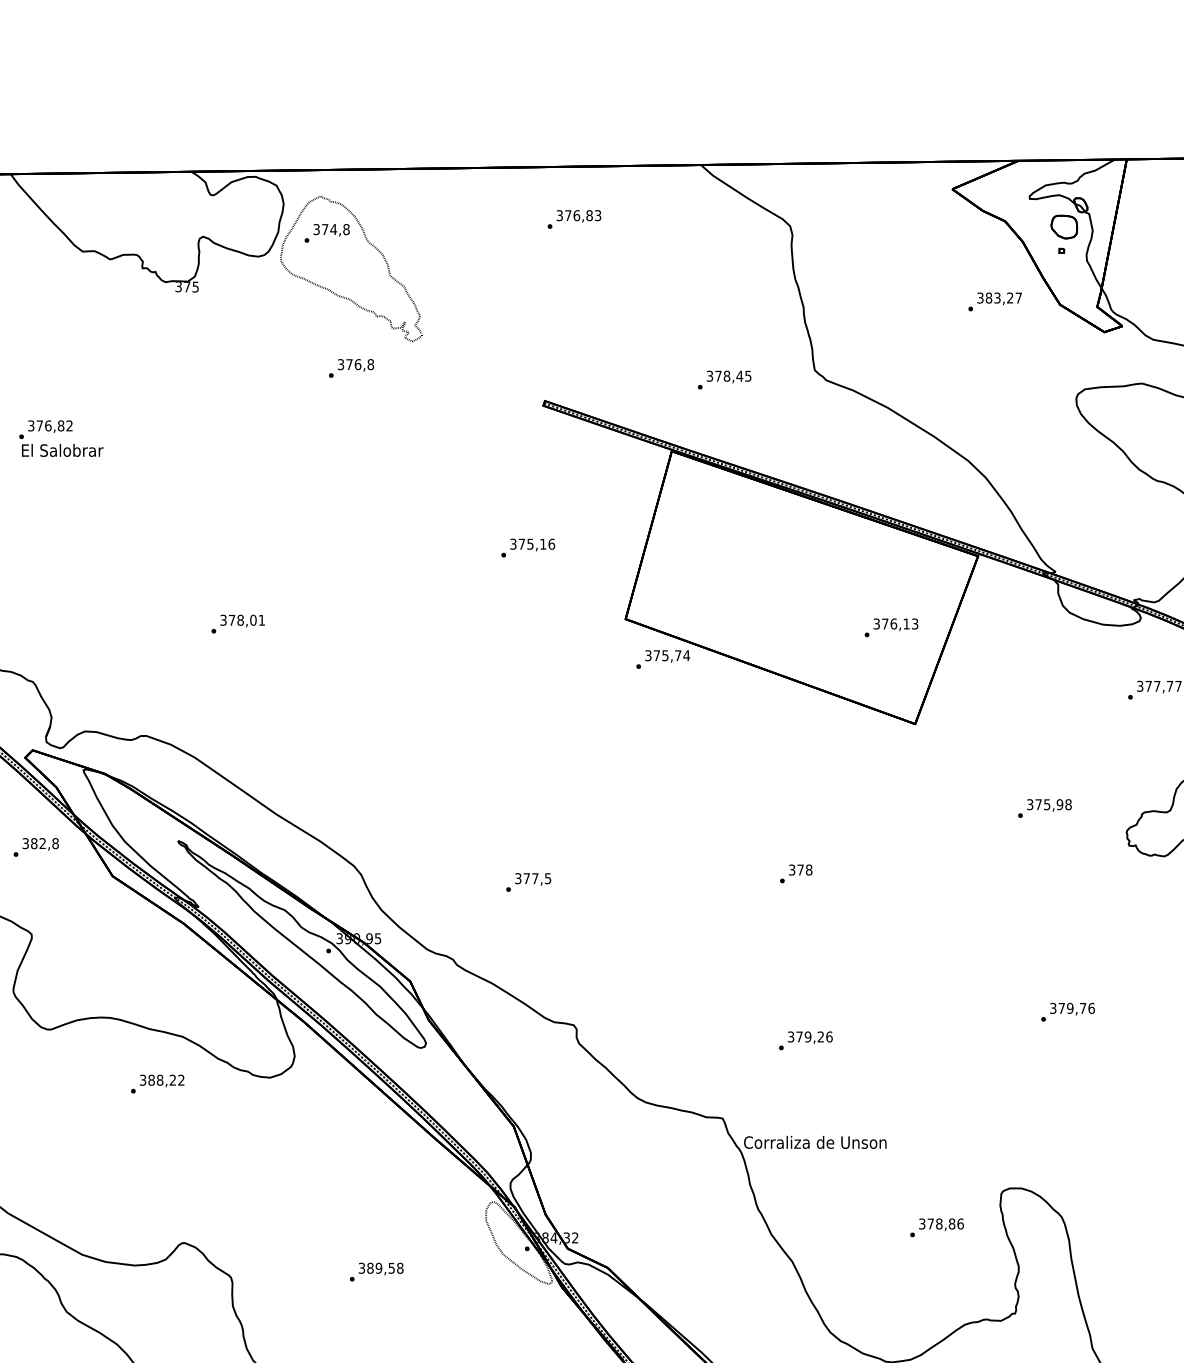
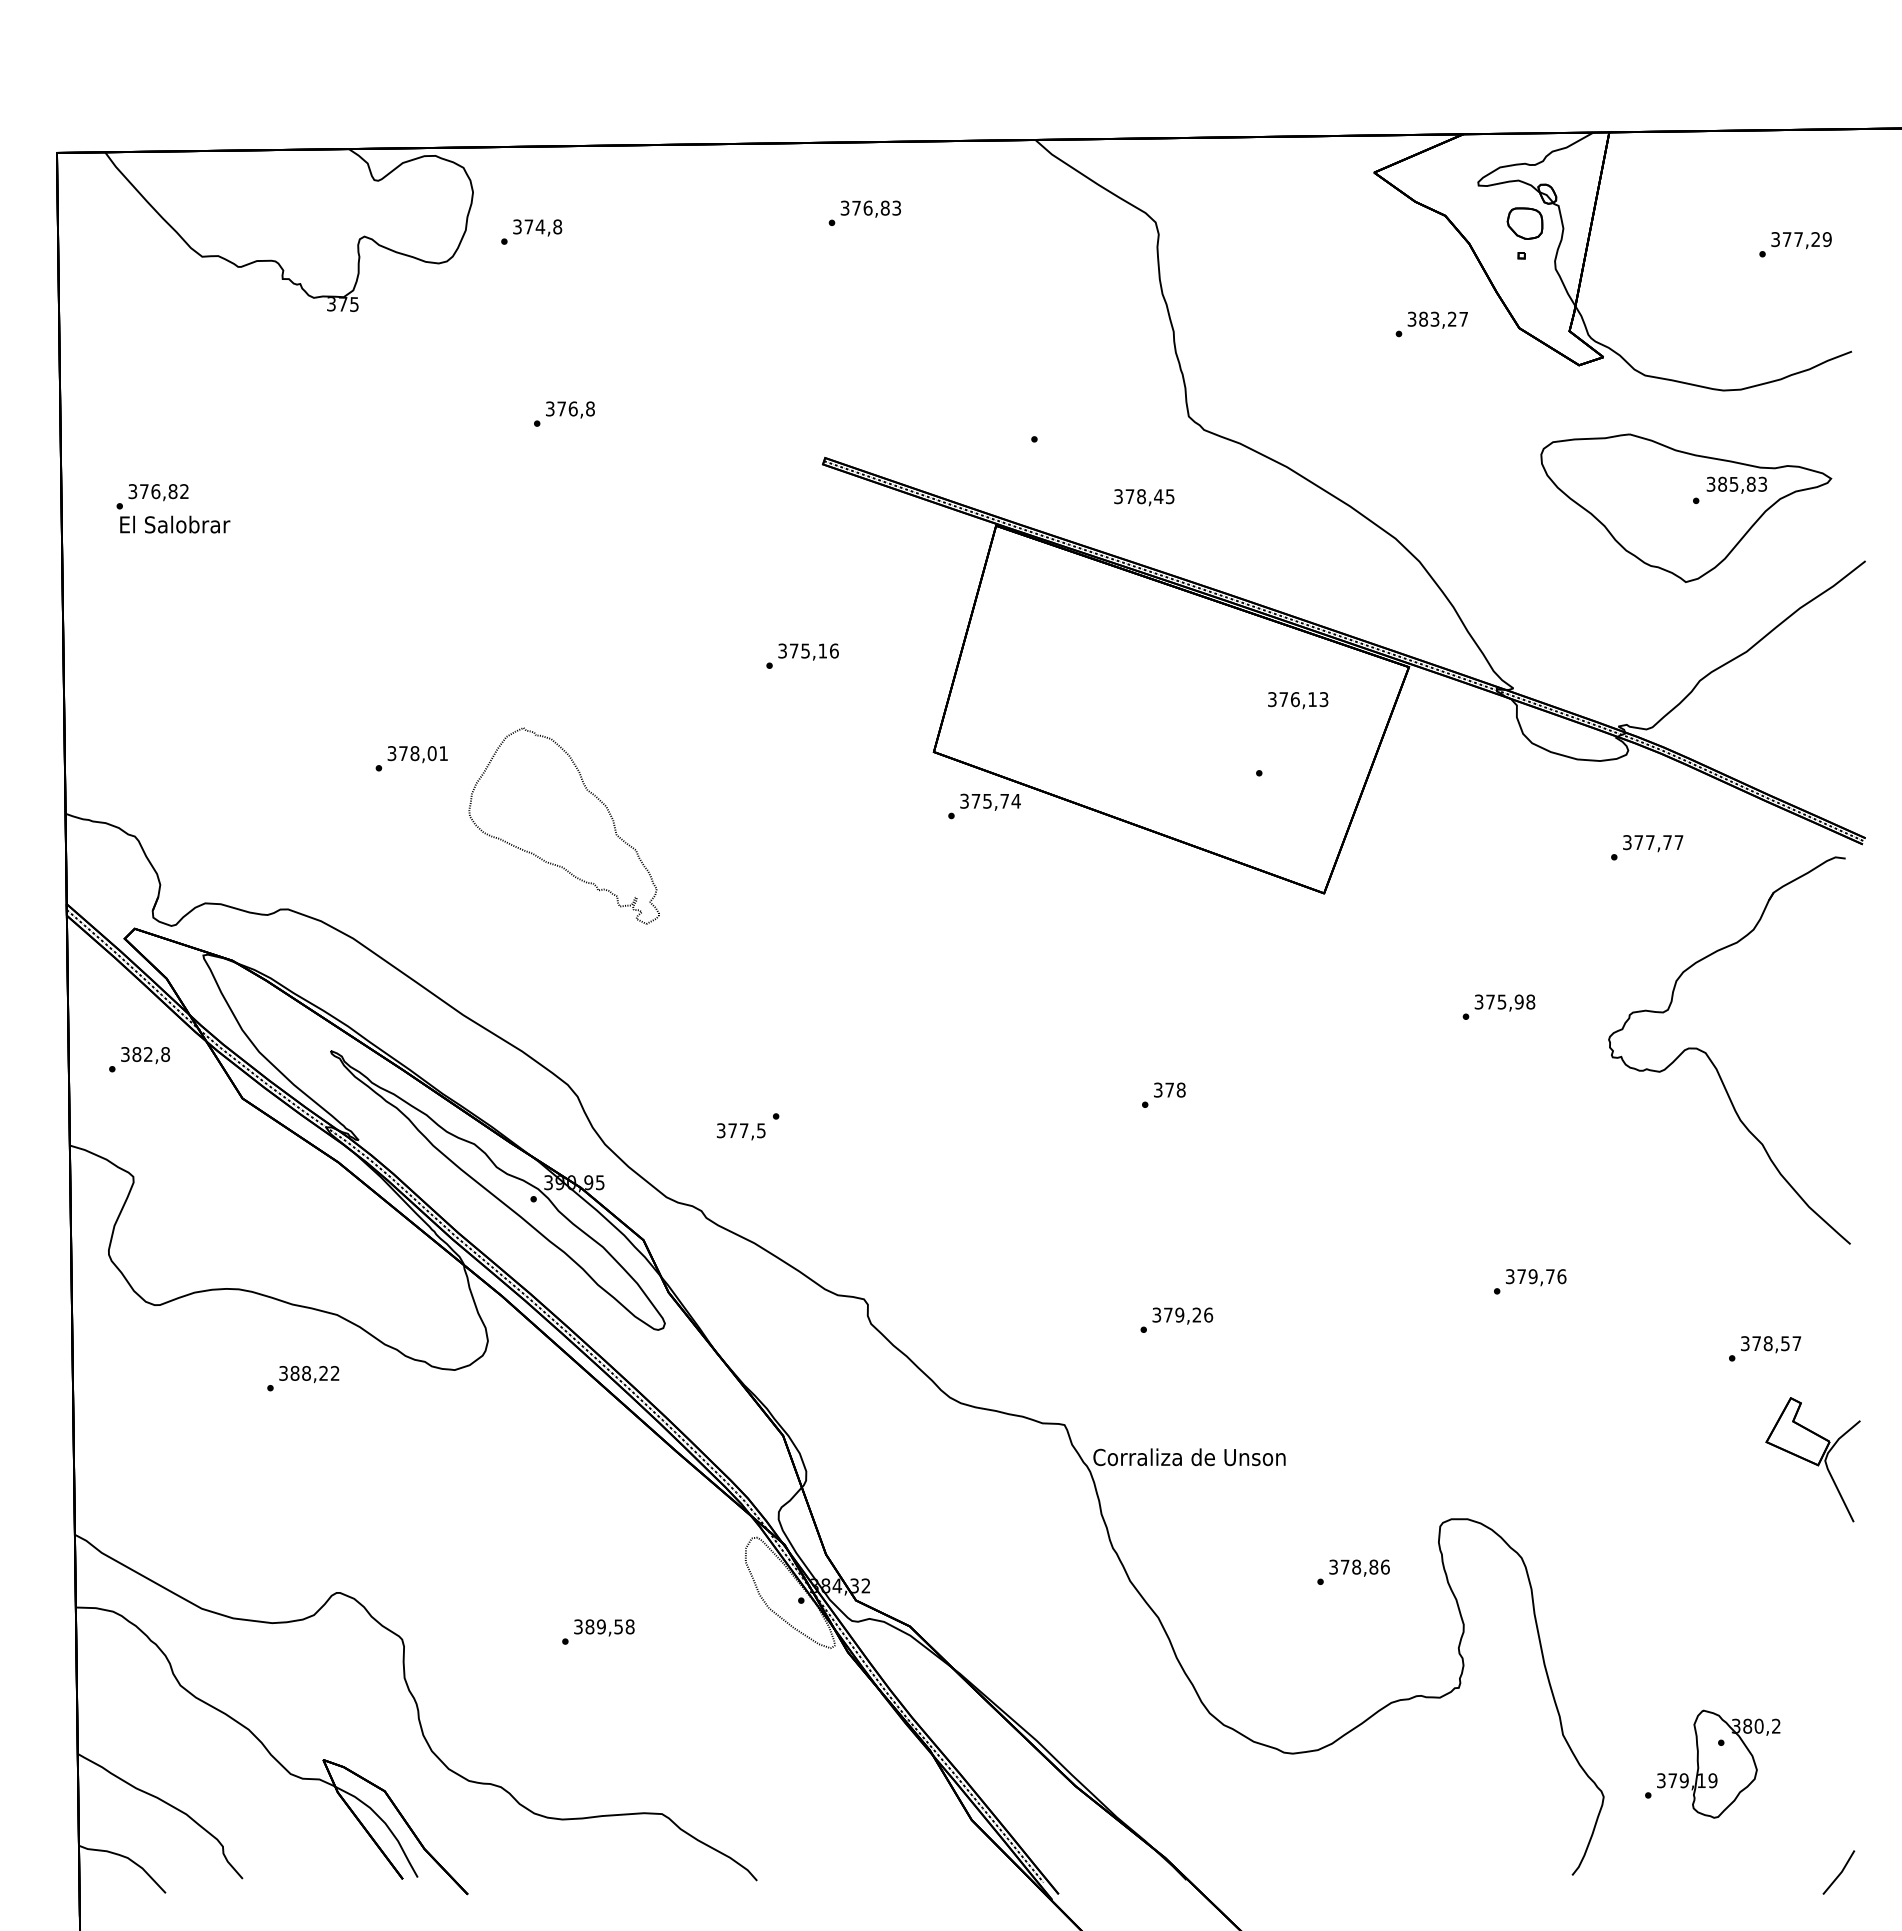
part: (341, 296) -> (551, 862), moved
text: (729, 376) -> (1144, 497), moved
text: (896, 624) -> (1298, 700), moved
text: (532, 879) -> (740, 1131), moved

